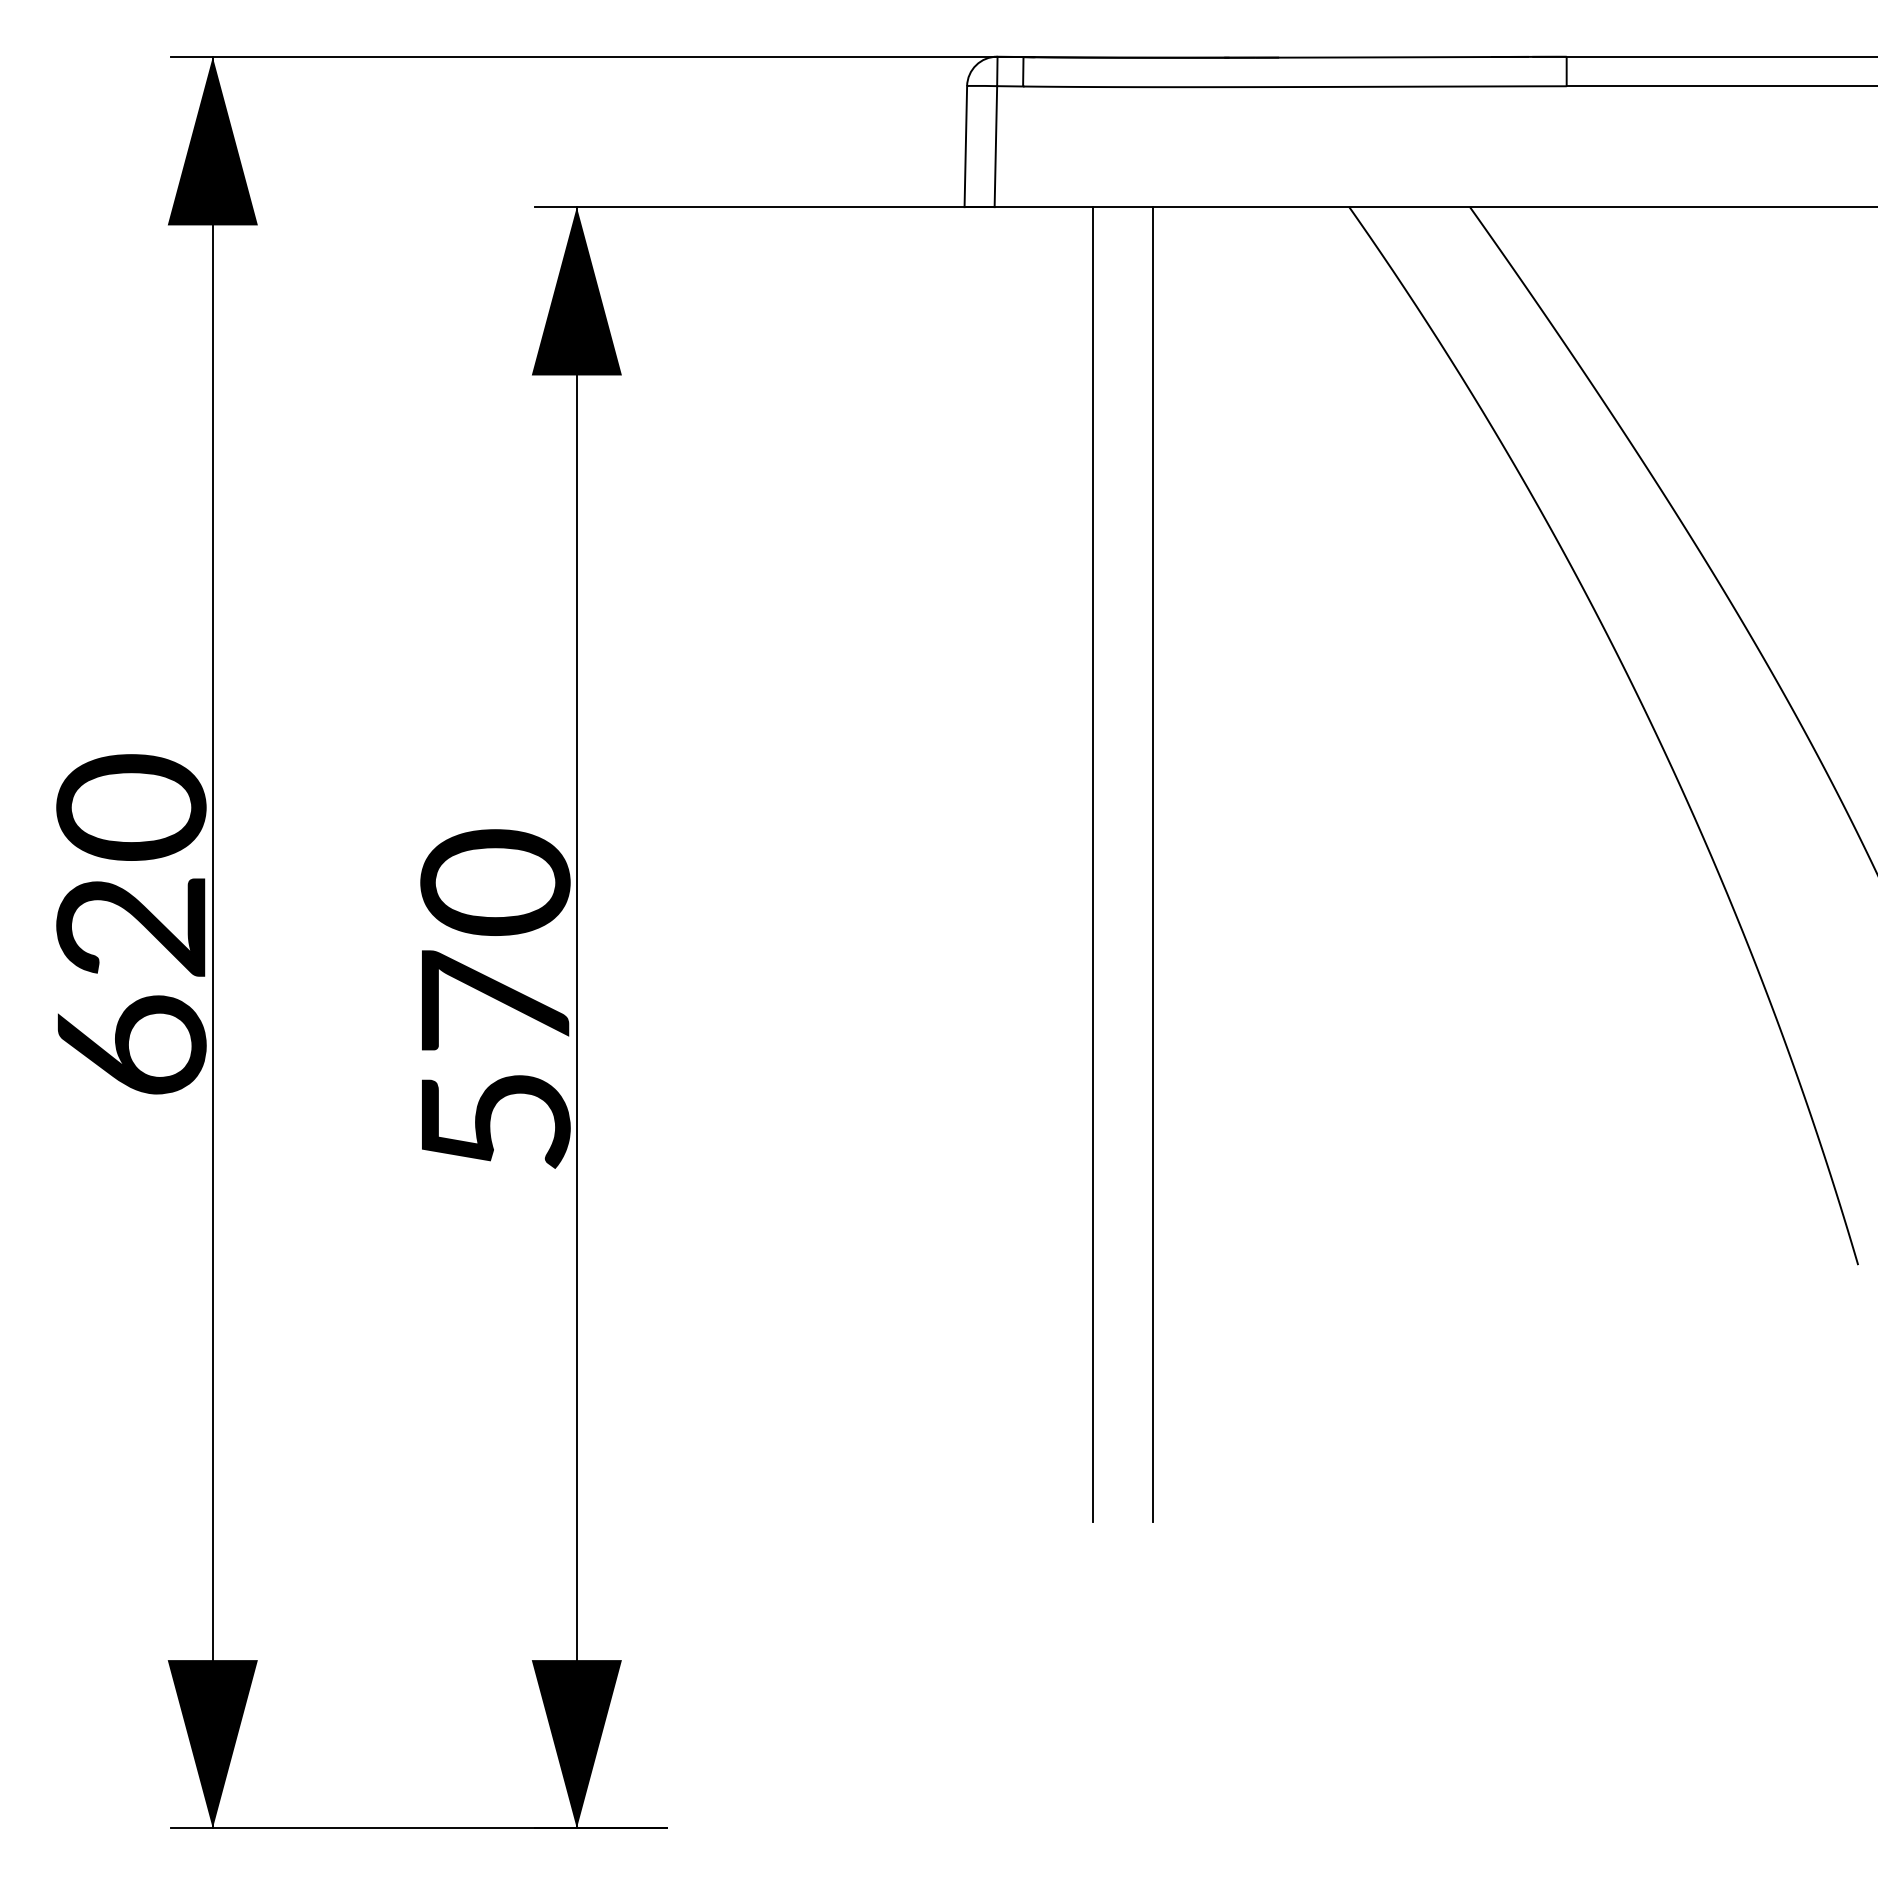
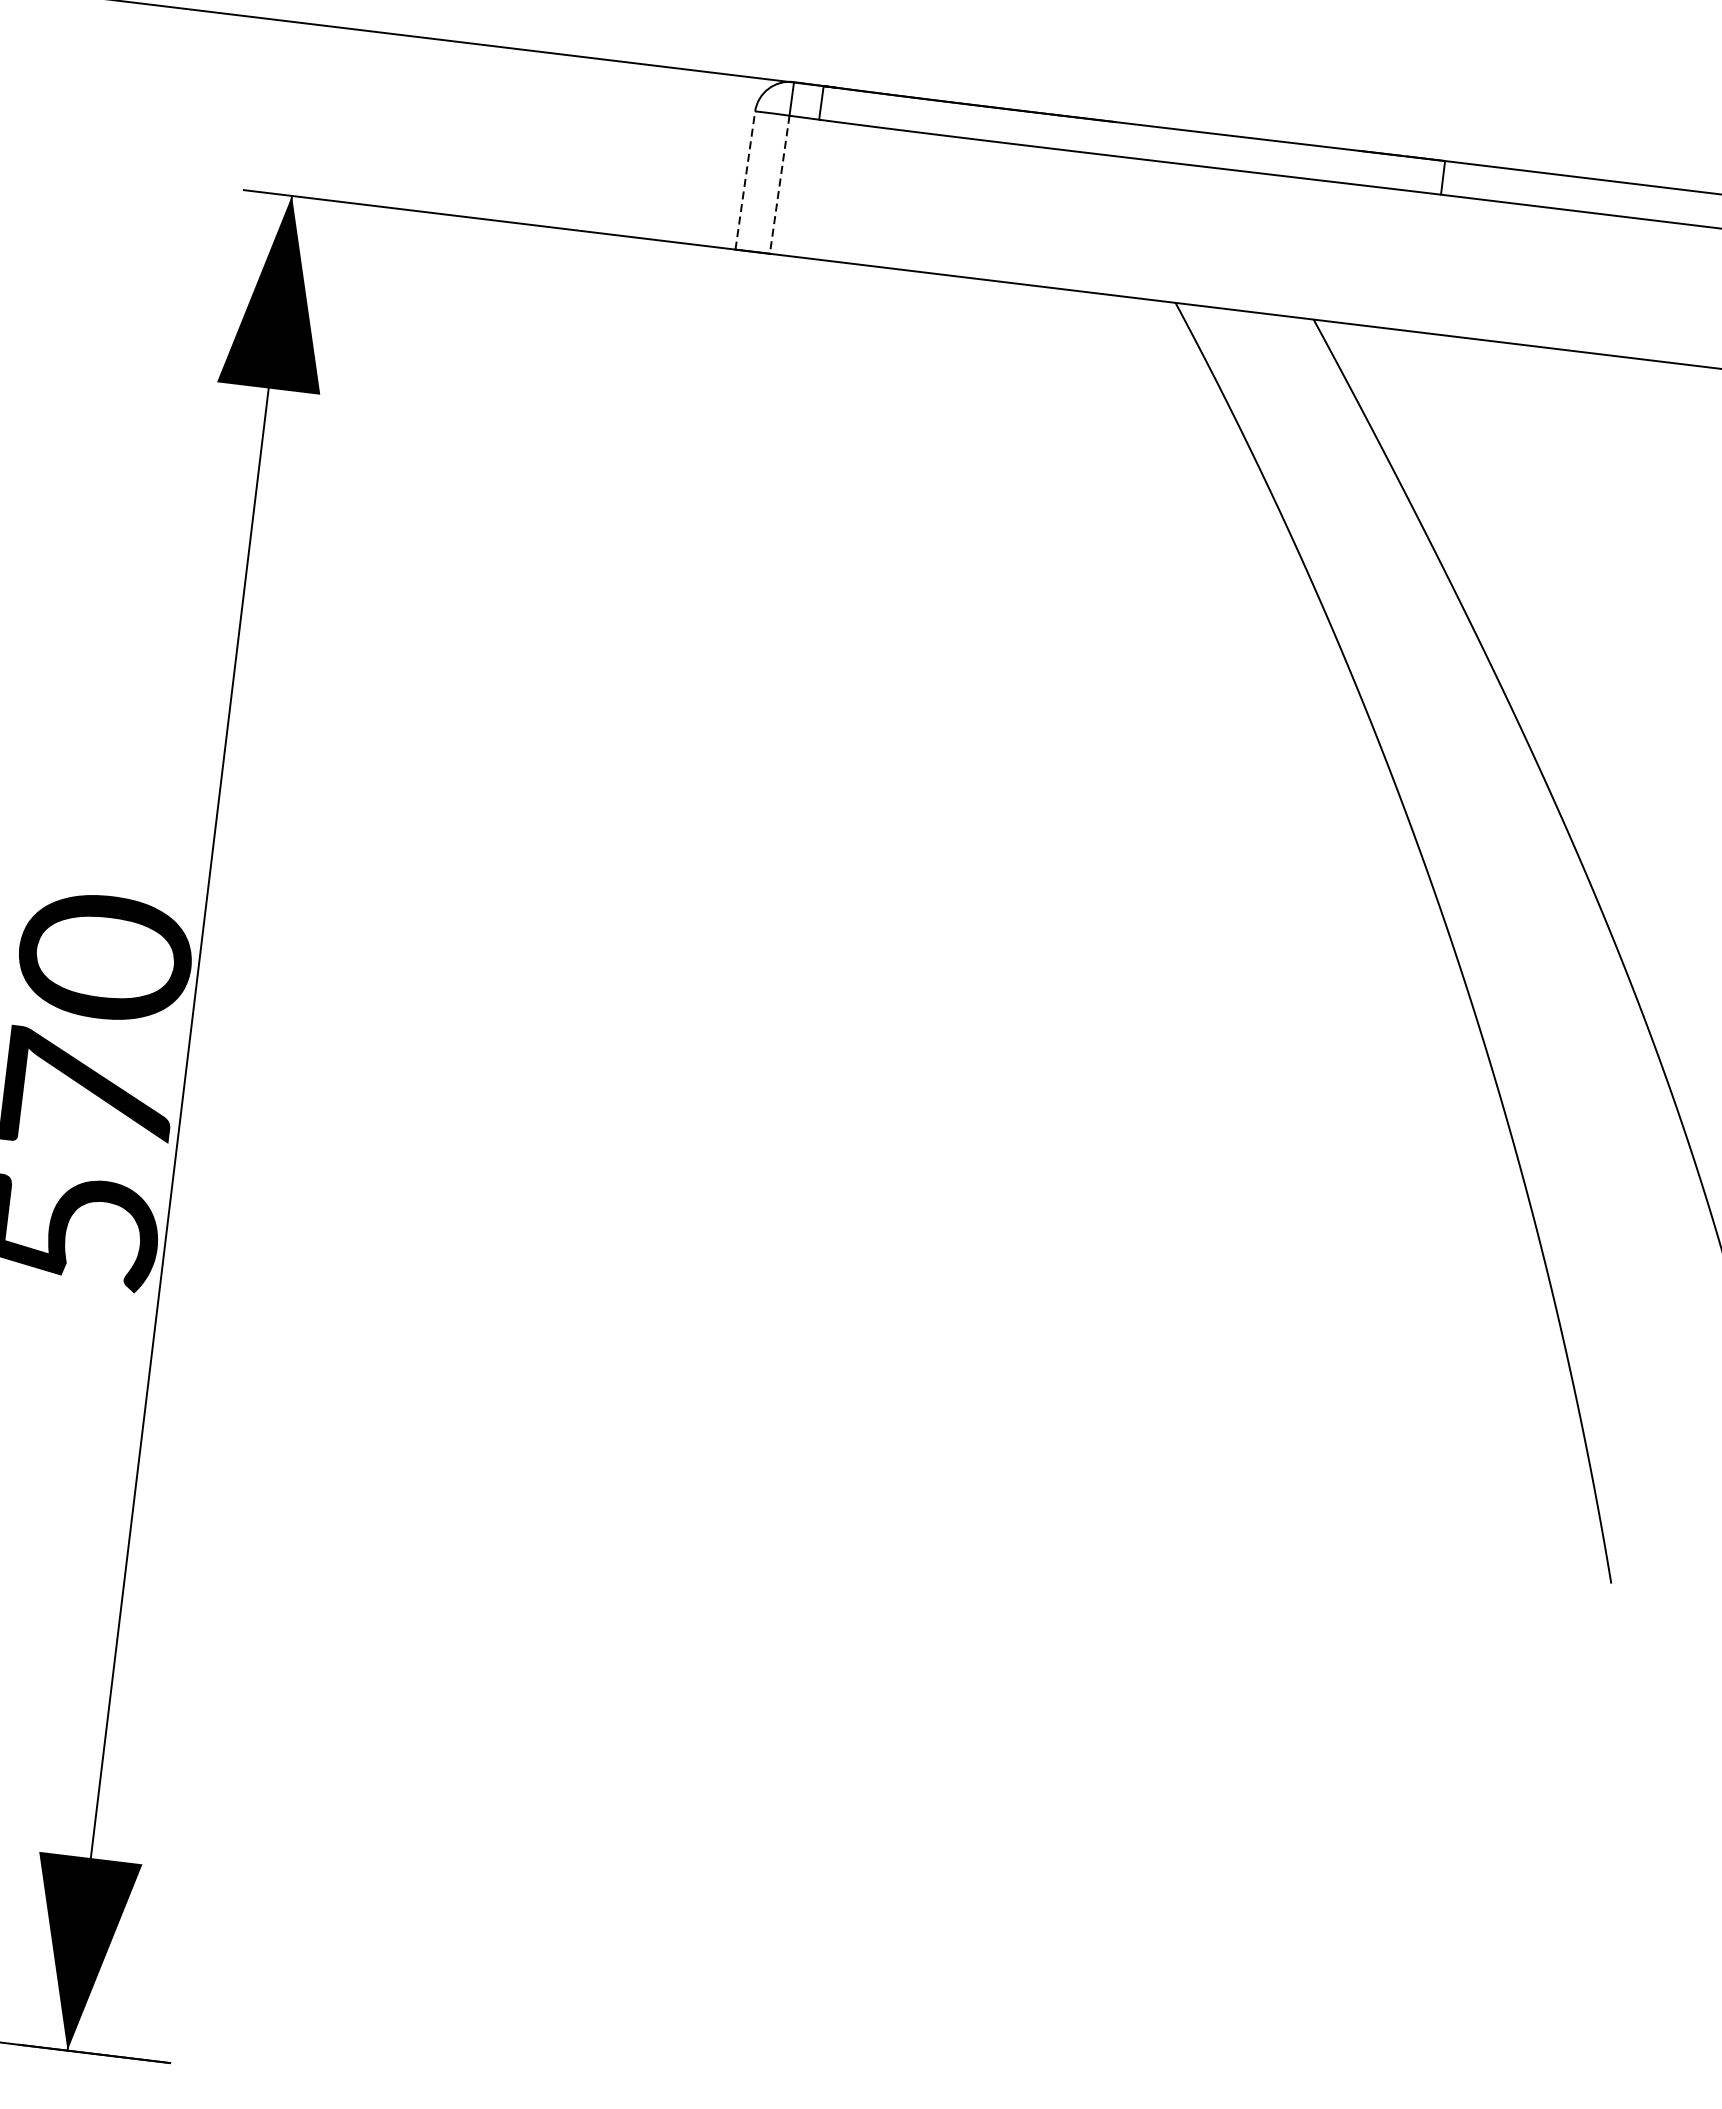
line: (965, 146) -> (744, 180), solid -> dashed
line: (995, 146) -> (779, 184), solid -> dashed
line: (1093, 864) -> (791, 1019), removed
line: (1153, 864) -> (860, 1027), removed

